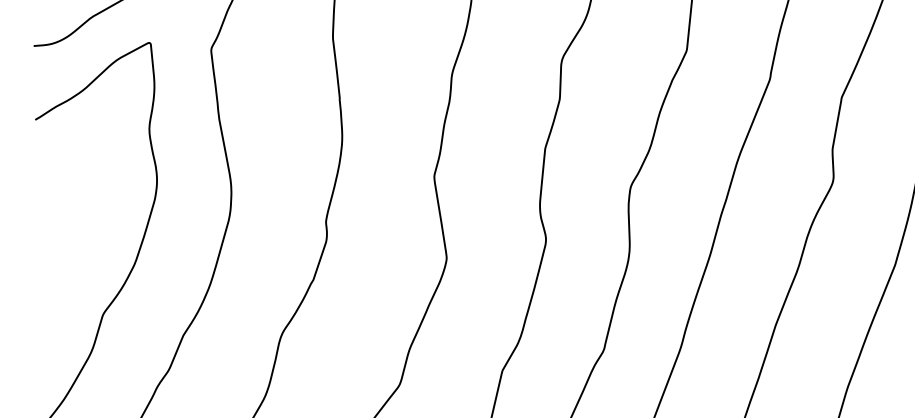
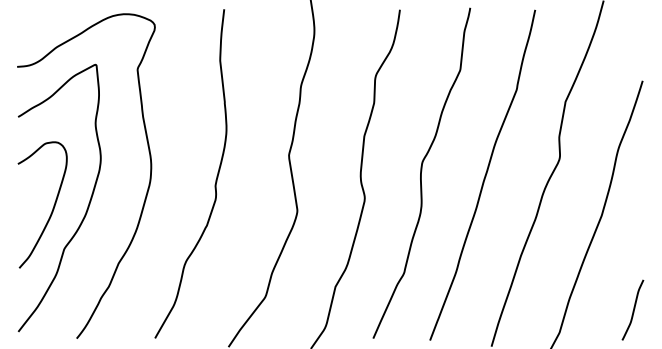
curve: (85, 254) -> (52, 208), added

